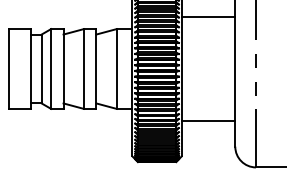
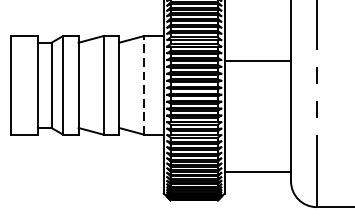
line: (208, 17) -> (257, 61), moved
line: (116, 69) -> (144, 85), solid -> dashed
line: (208, 120) -> (257, 171), moved

